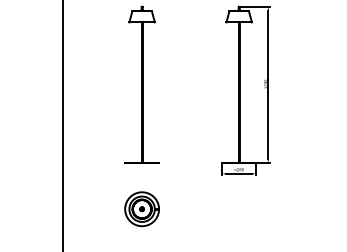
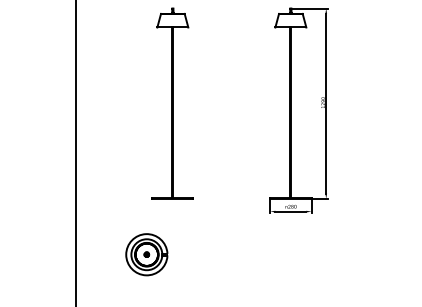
part: (141, 209) -> (146, 254), moved

